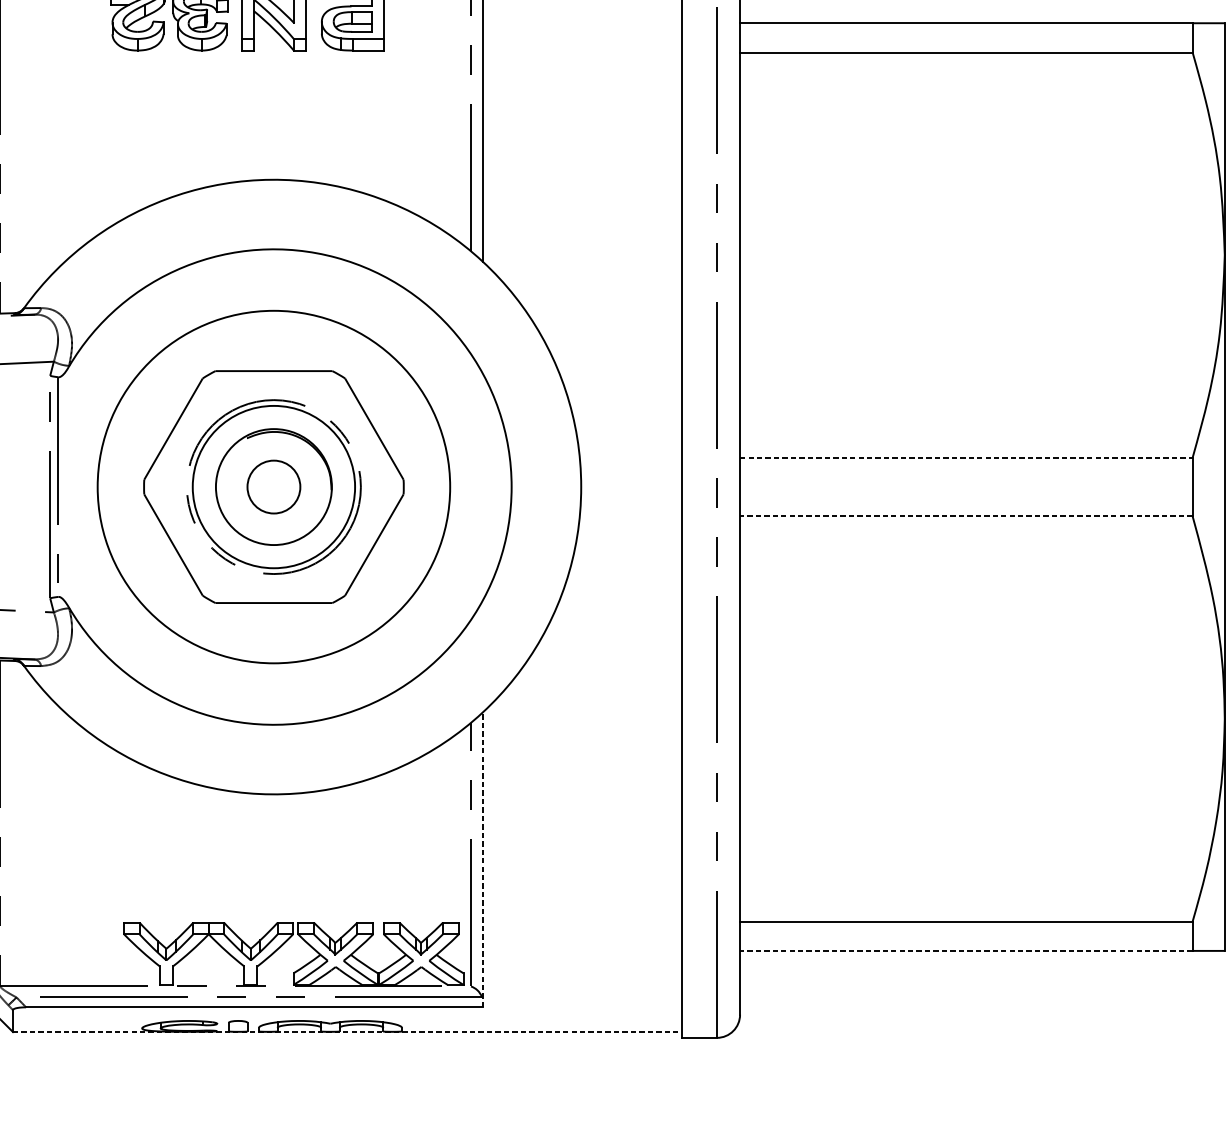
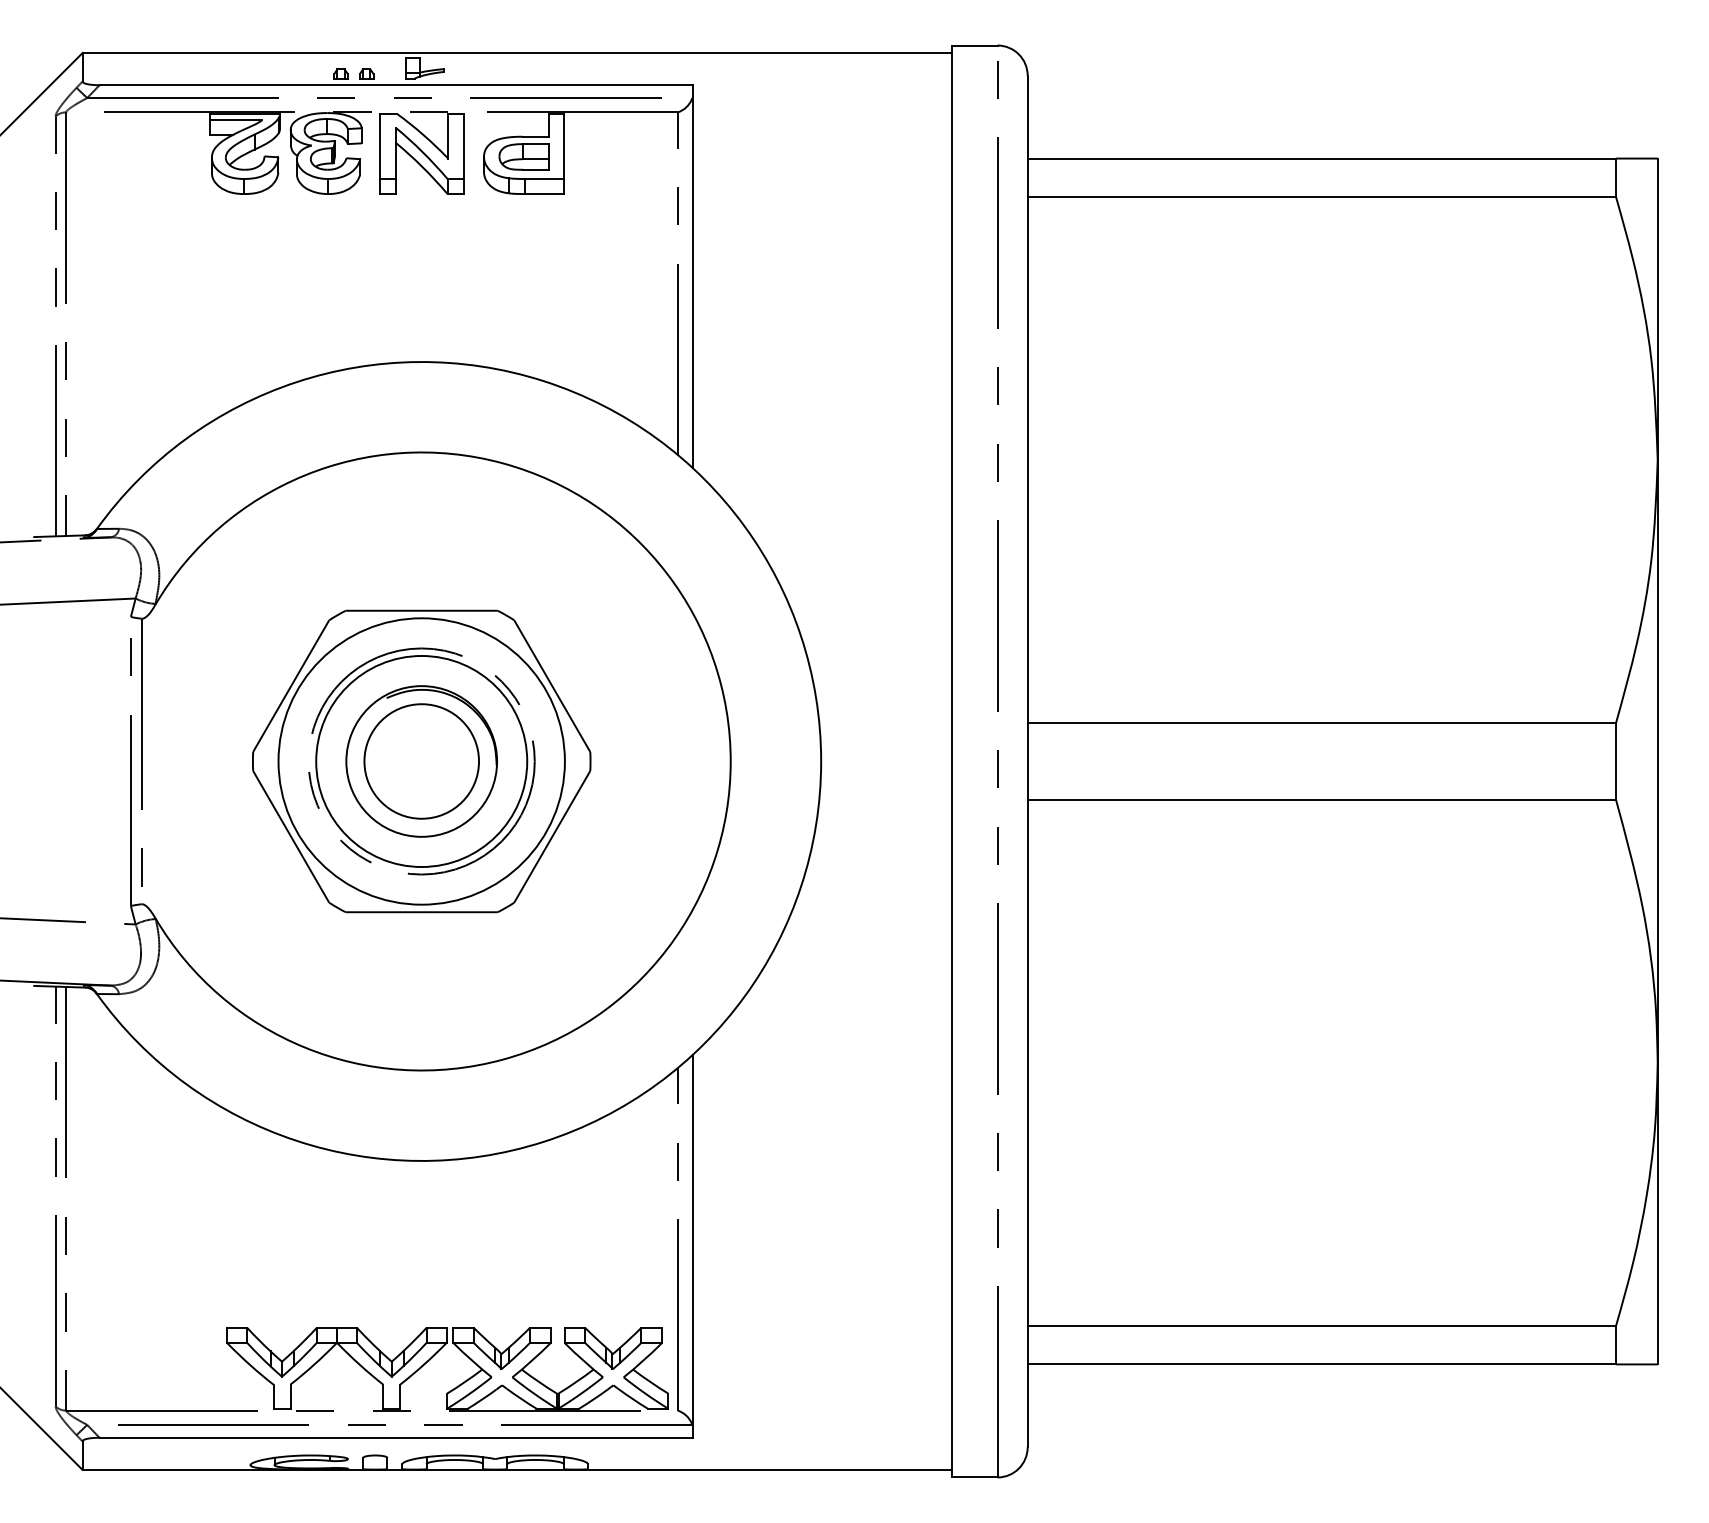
line: (966, 457) -> (1322, 723), dashed -> solid
circle: (273, 487) -> (421, 761), size x0.62
circle: (273, 487) -> (421, 761), size x1.67
line: (966, 516) -> (1321, 799), dashed -> solid
line: (483, 860) -> (693, 1246), dashed -> solid
line: (966, 950) -> (1321, 1364), dashed -> solid
line: (347, 1031) -> (517, 1469), dashed -> solid

